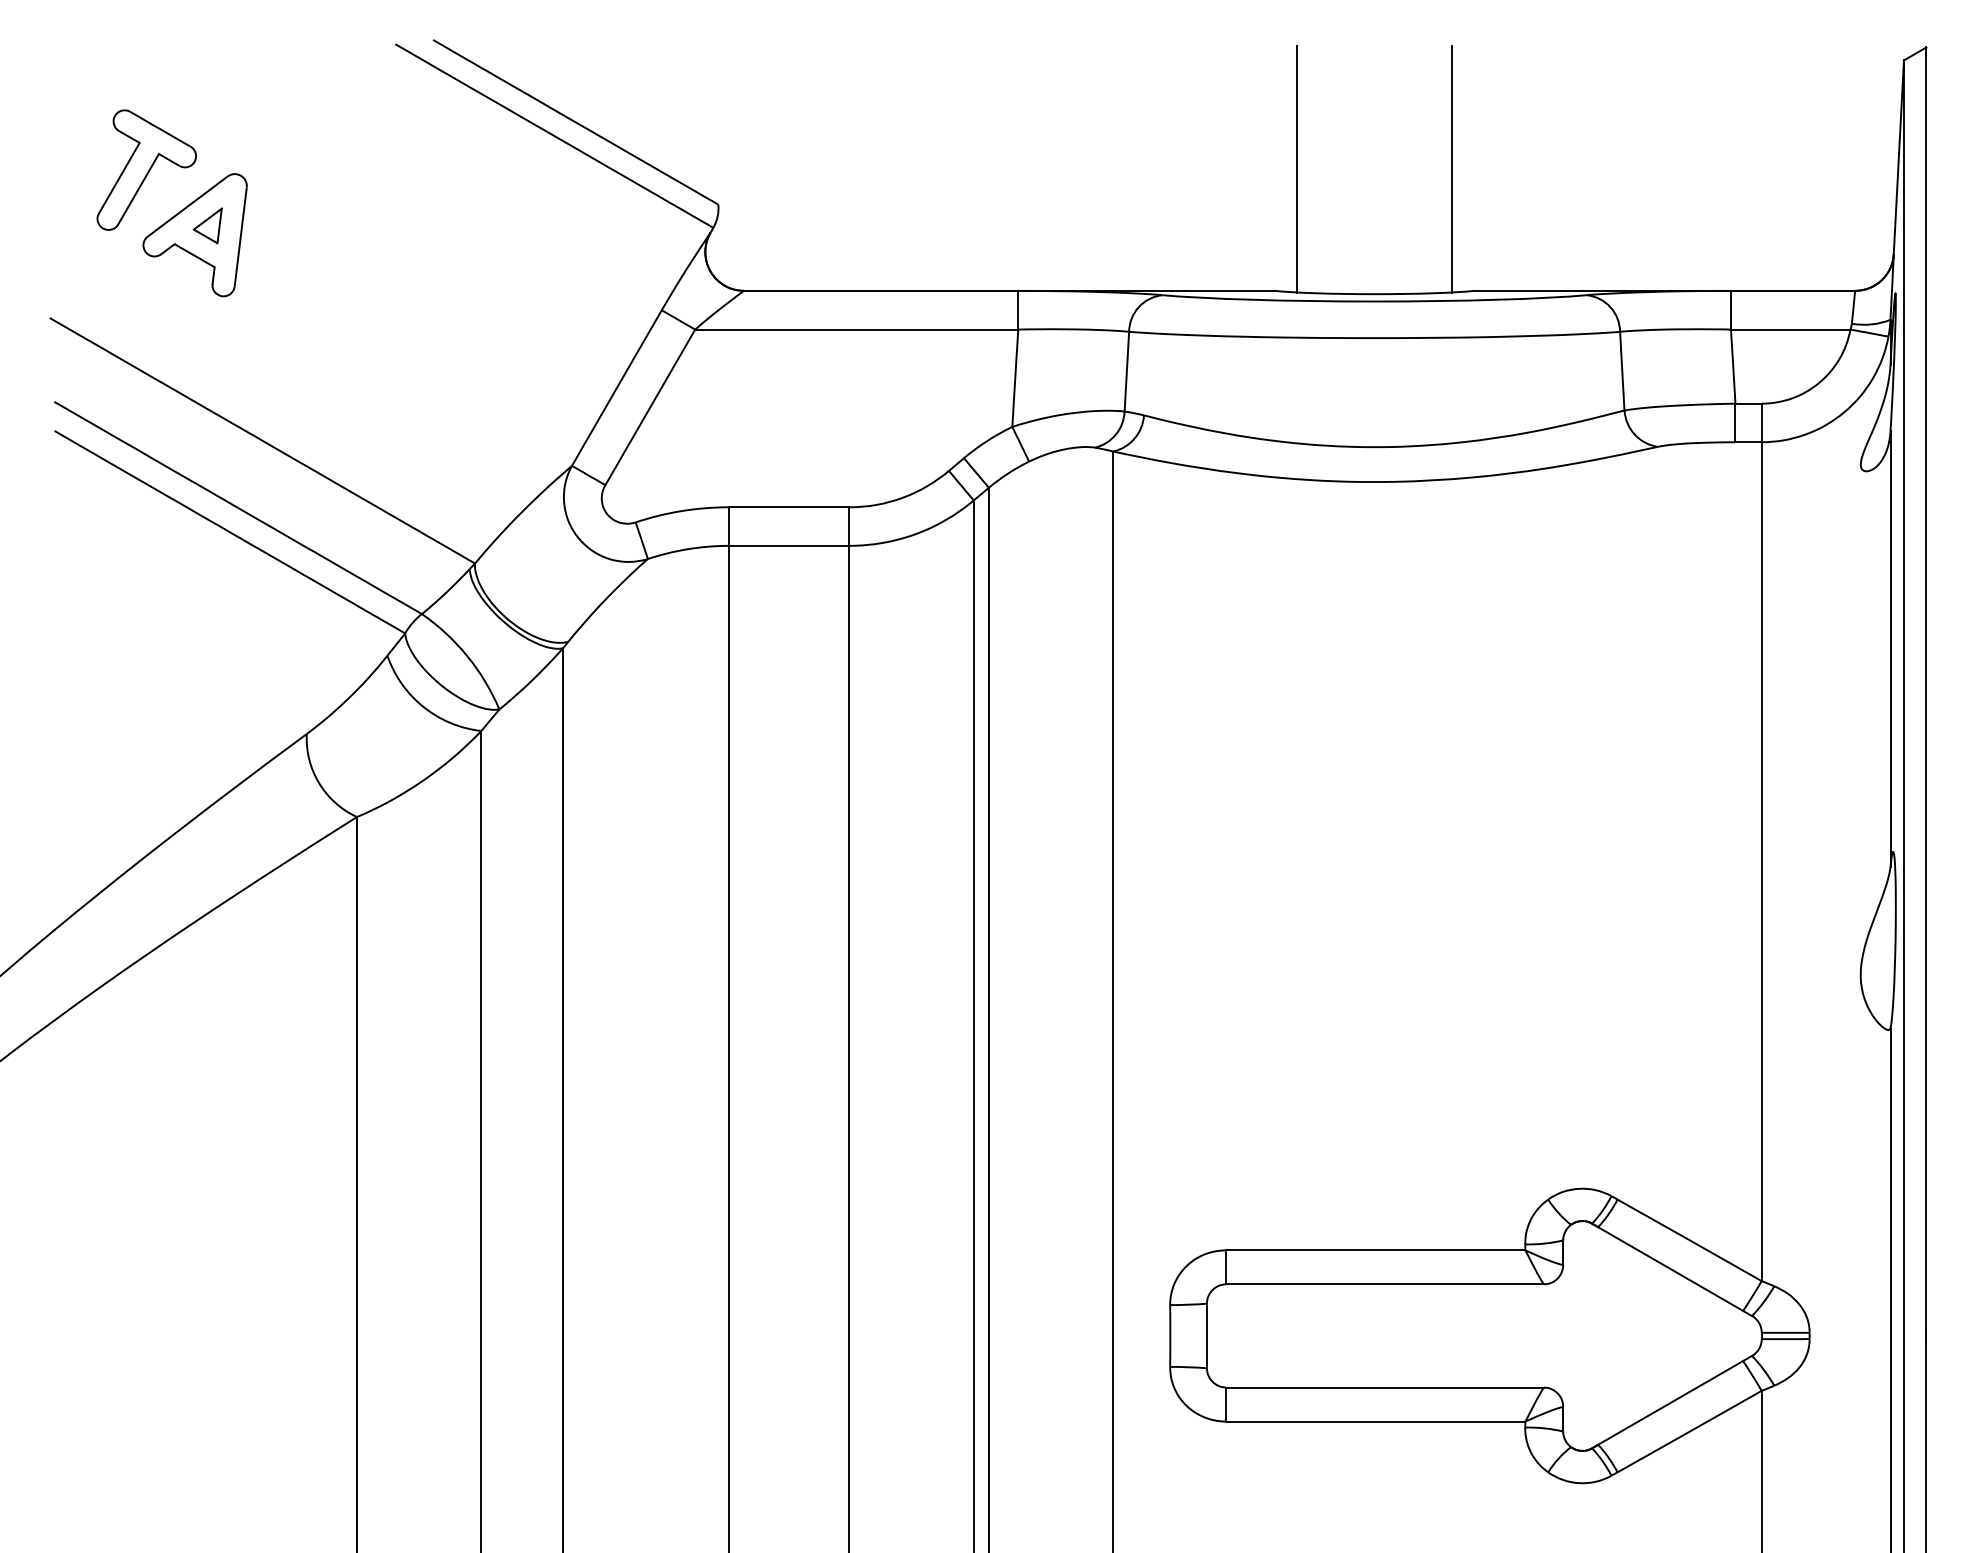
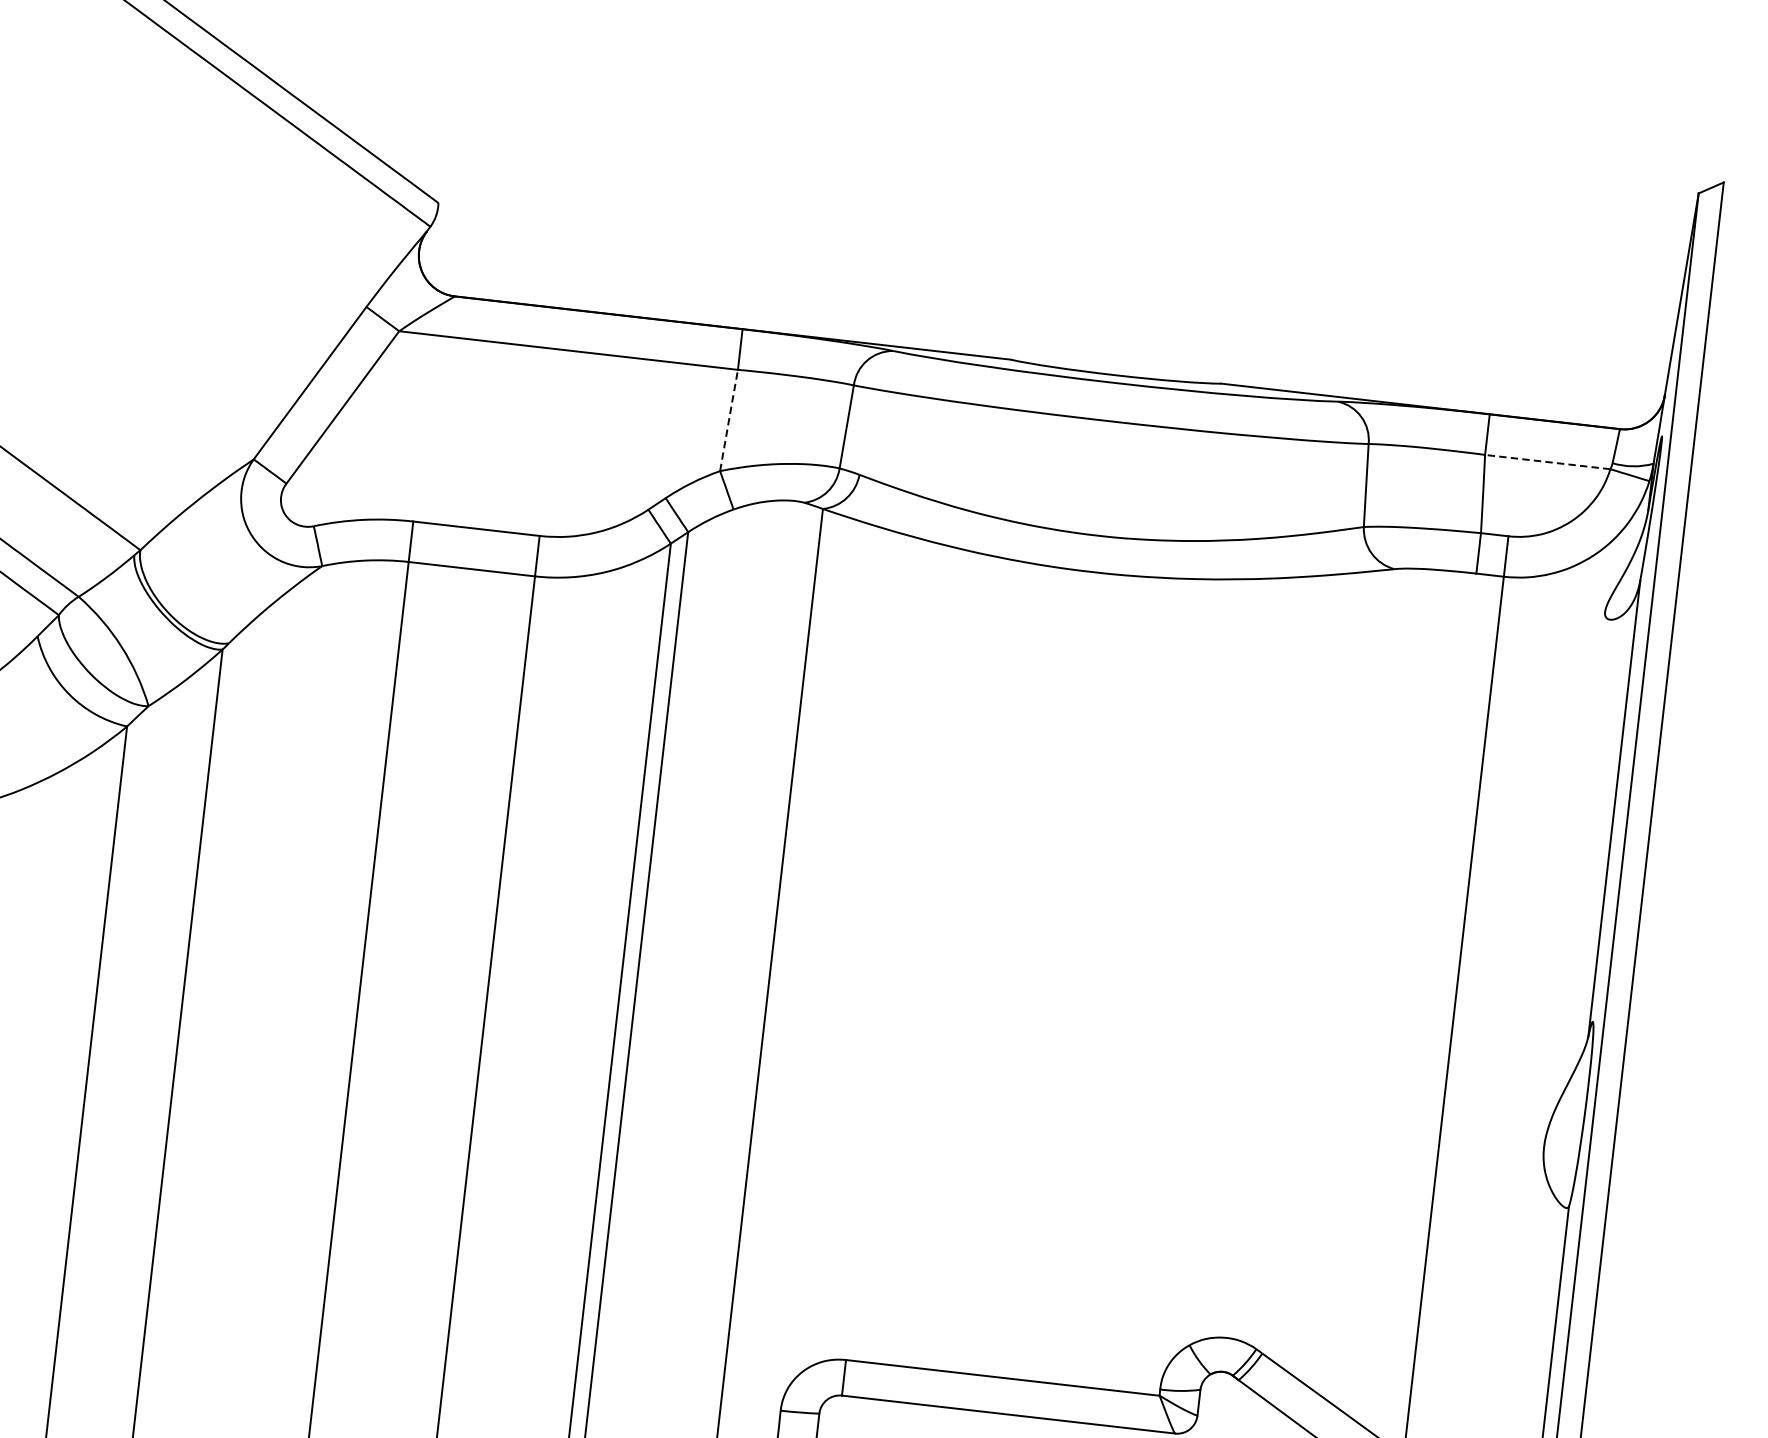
line: (1297, 168) -> (1049, 234), removed
line: (1452, 168) -> (1212, 252), removed
line: (1790, 329) -> (1547, 461), solid -> dashed
line: (1015, 377) -> (729, 419), solid -> dashed

